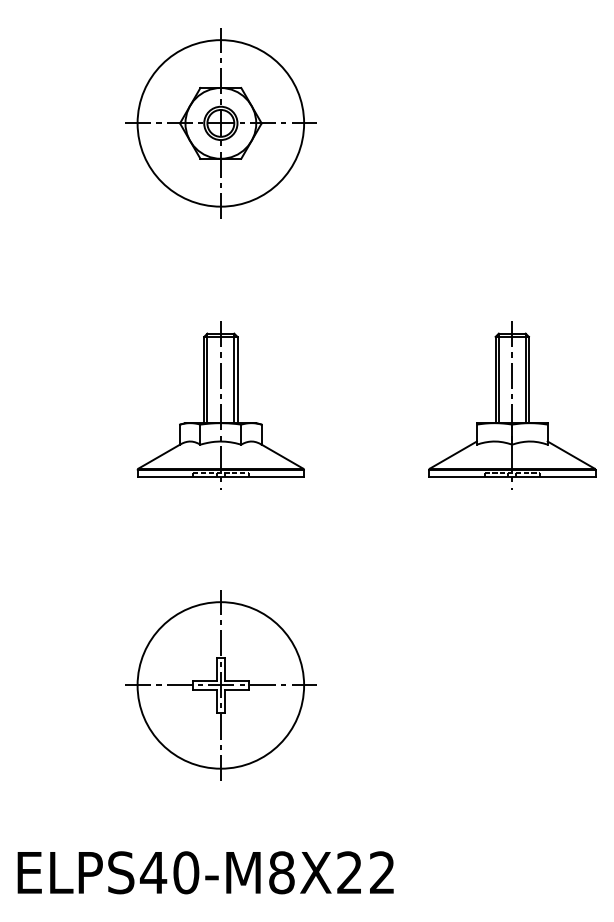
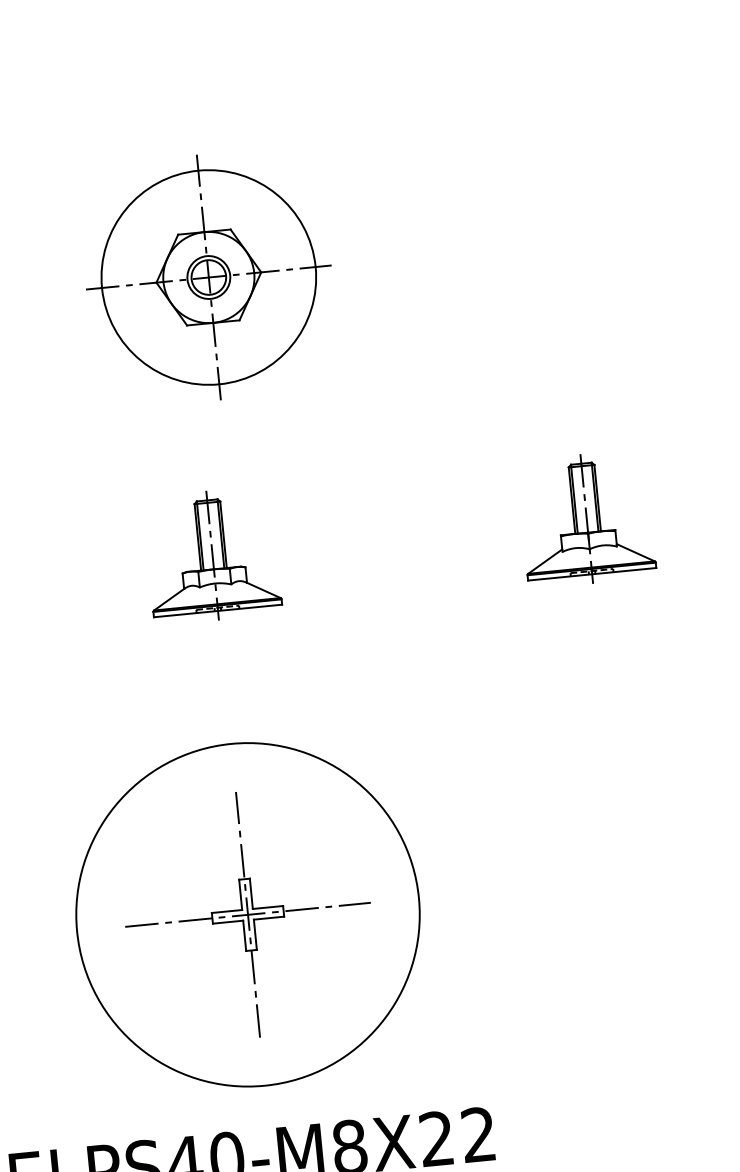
part: (220, 123) -> (208, 277), moved
part: (220, 405) -> (212, 555), size x0.6
part: (512, 405) -> (586, 519), size x0.6
circle: (220, 685) -> (247, 914), size x1.6

